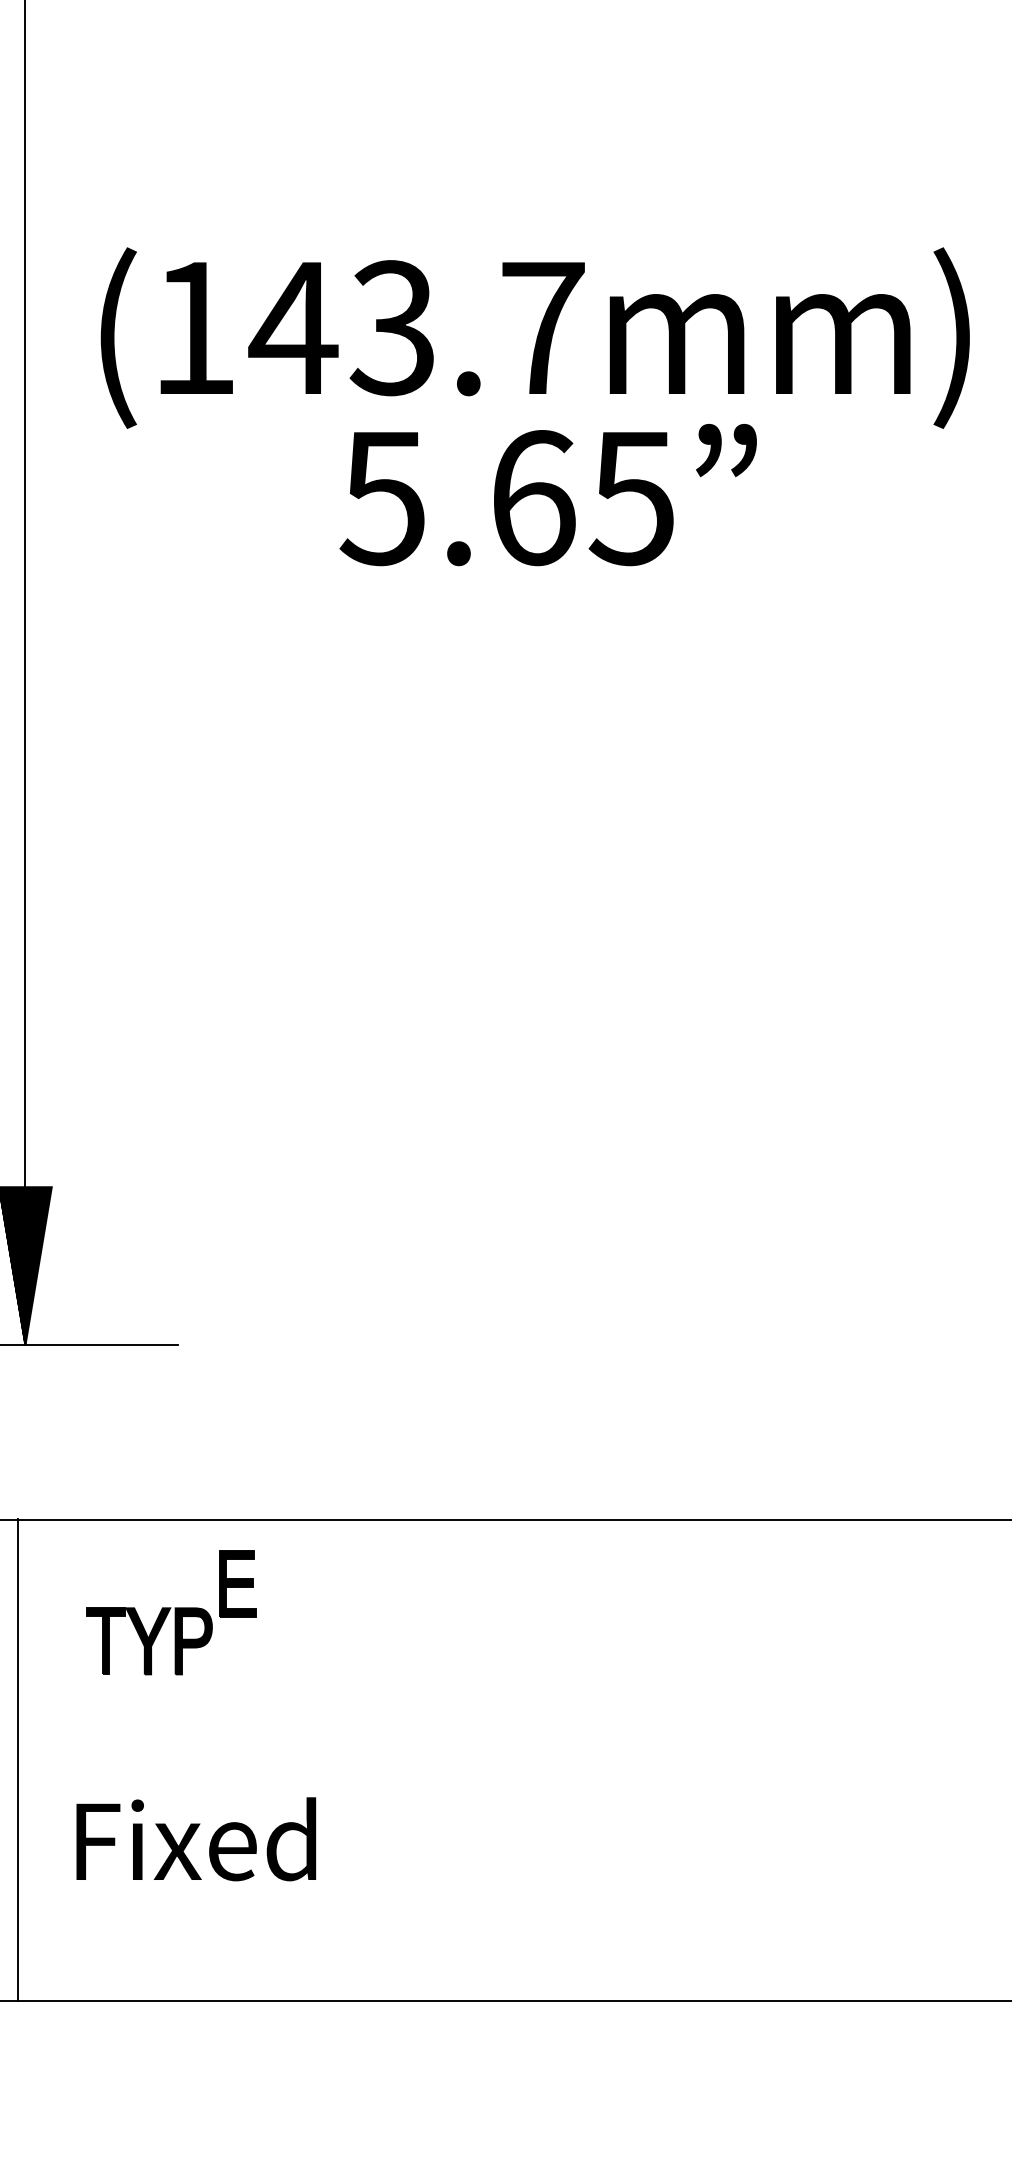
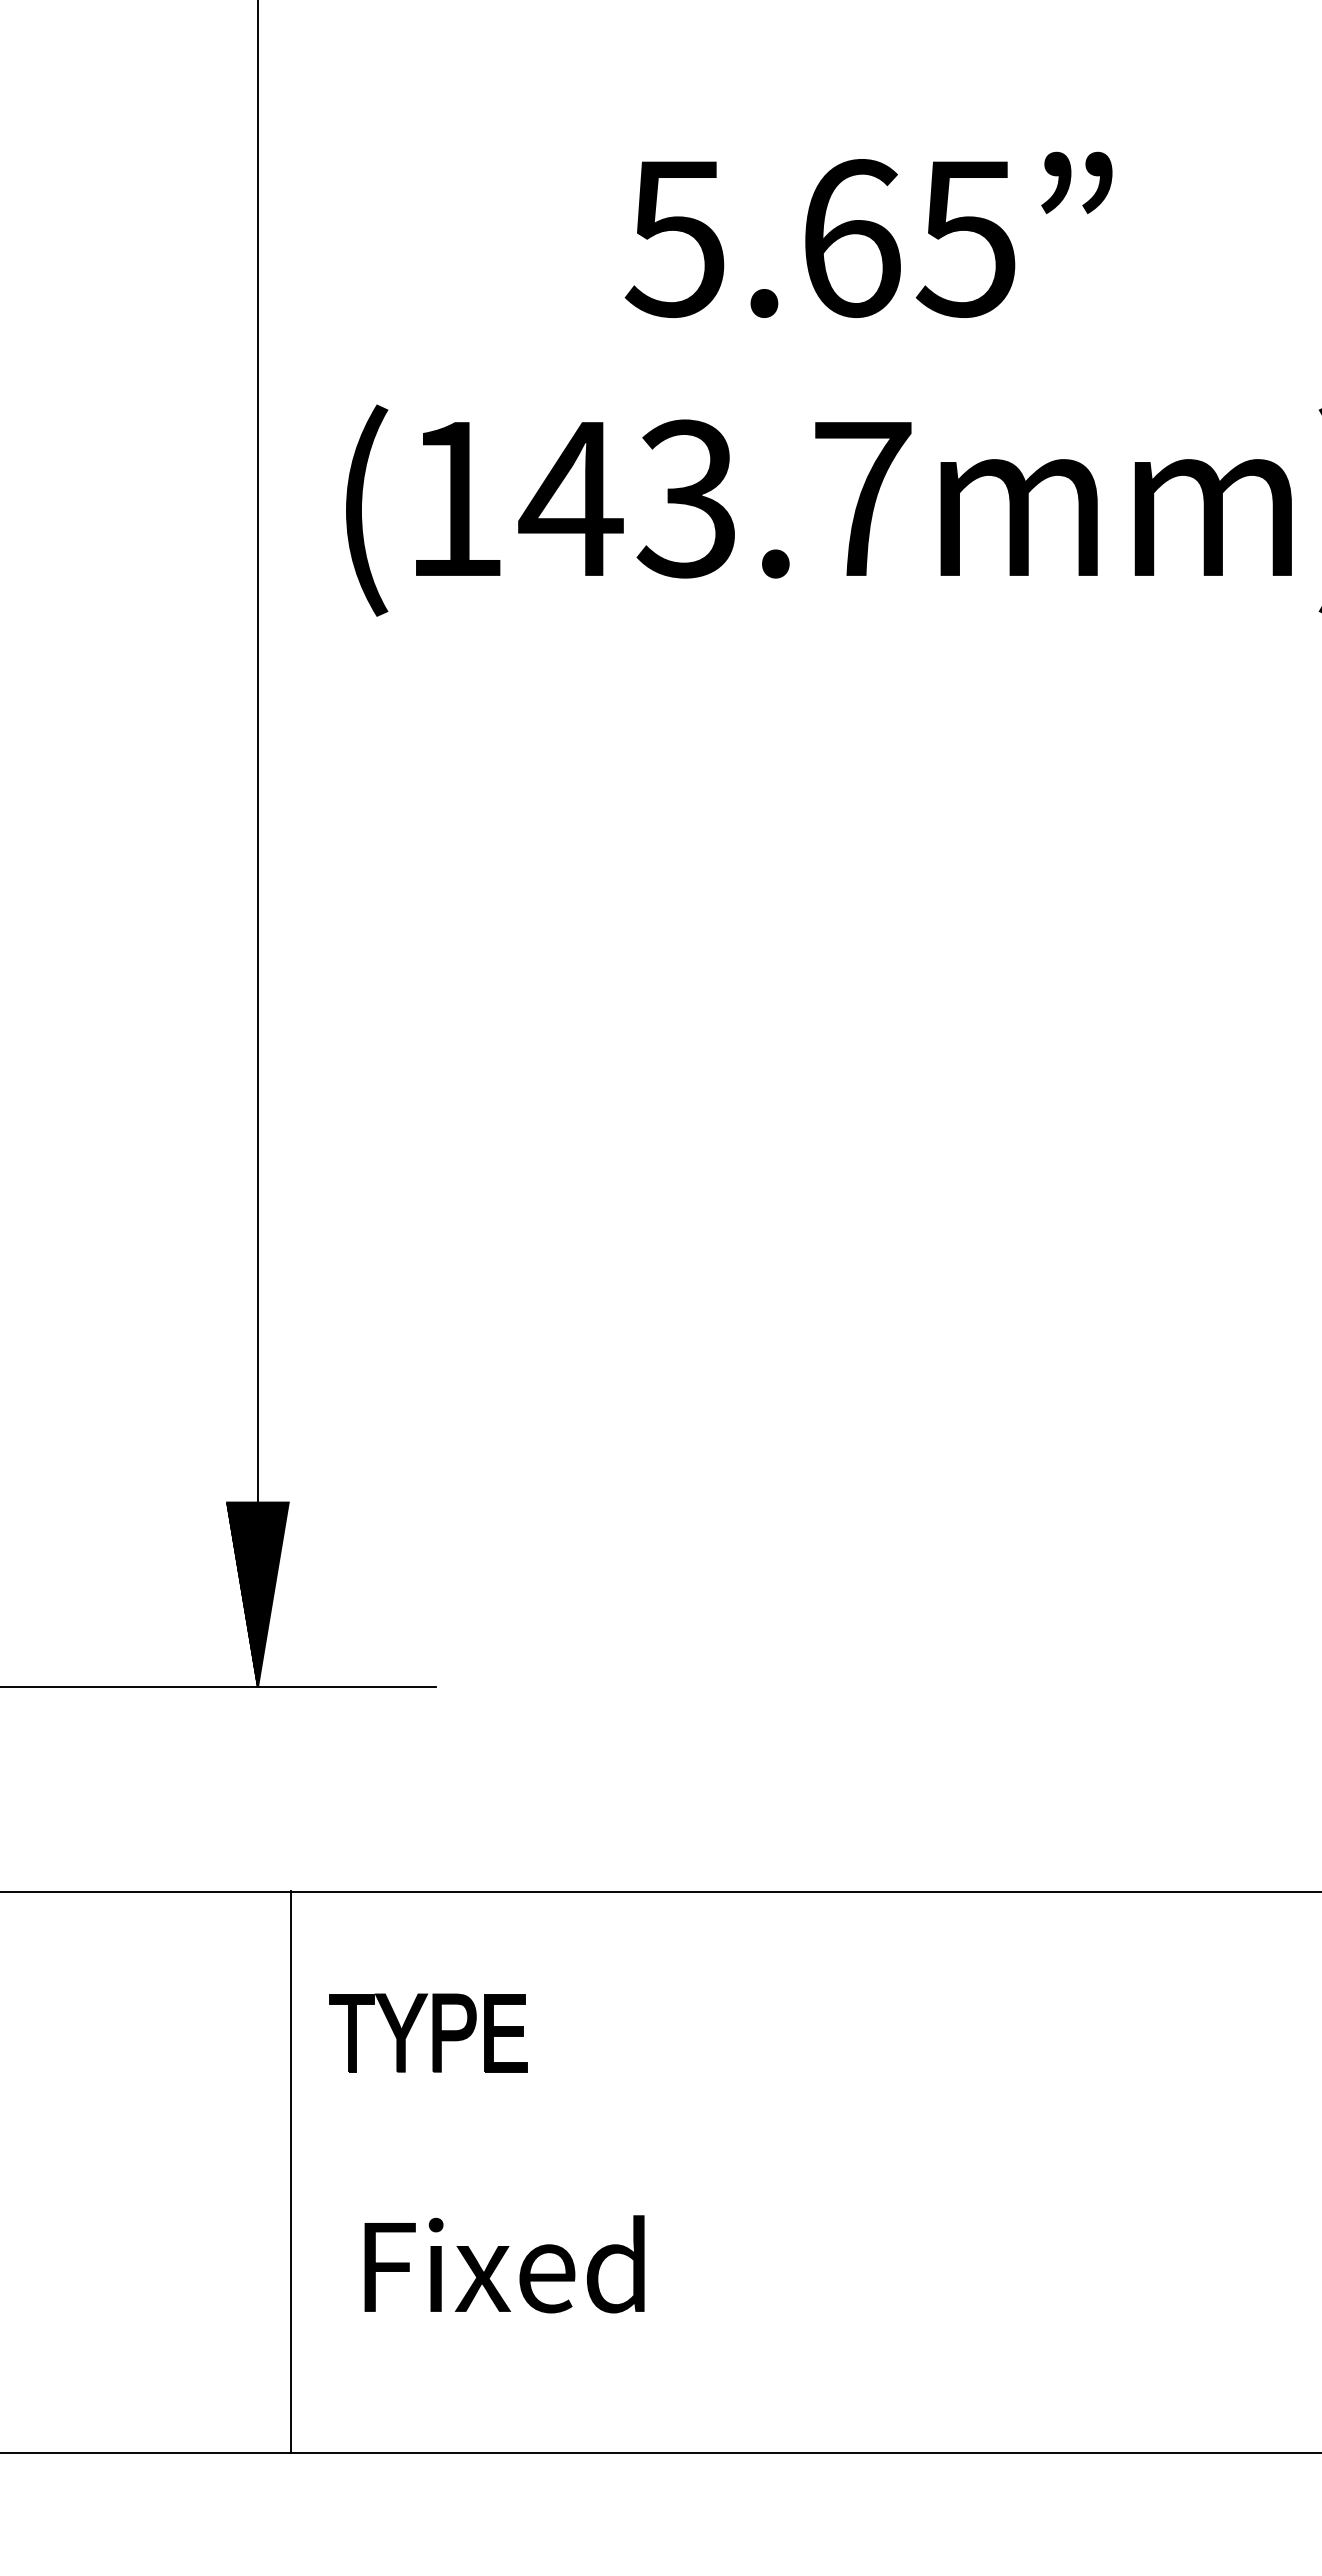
text: (548, 494) -> (868, 234), moved
part: (237, 1584) -> (505, 2033), moved
line: (18, 1759) -> (291, 2171), moved
text: (196, 1839) -> (504, 2264), moved

